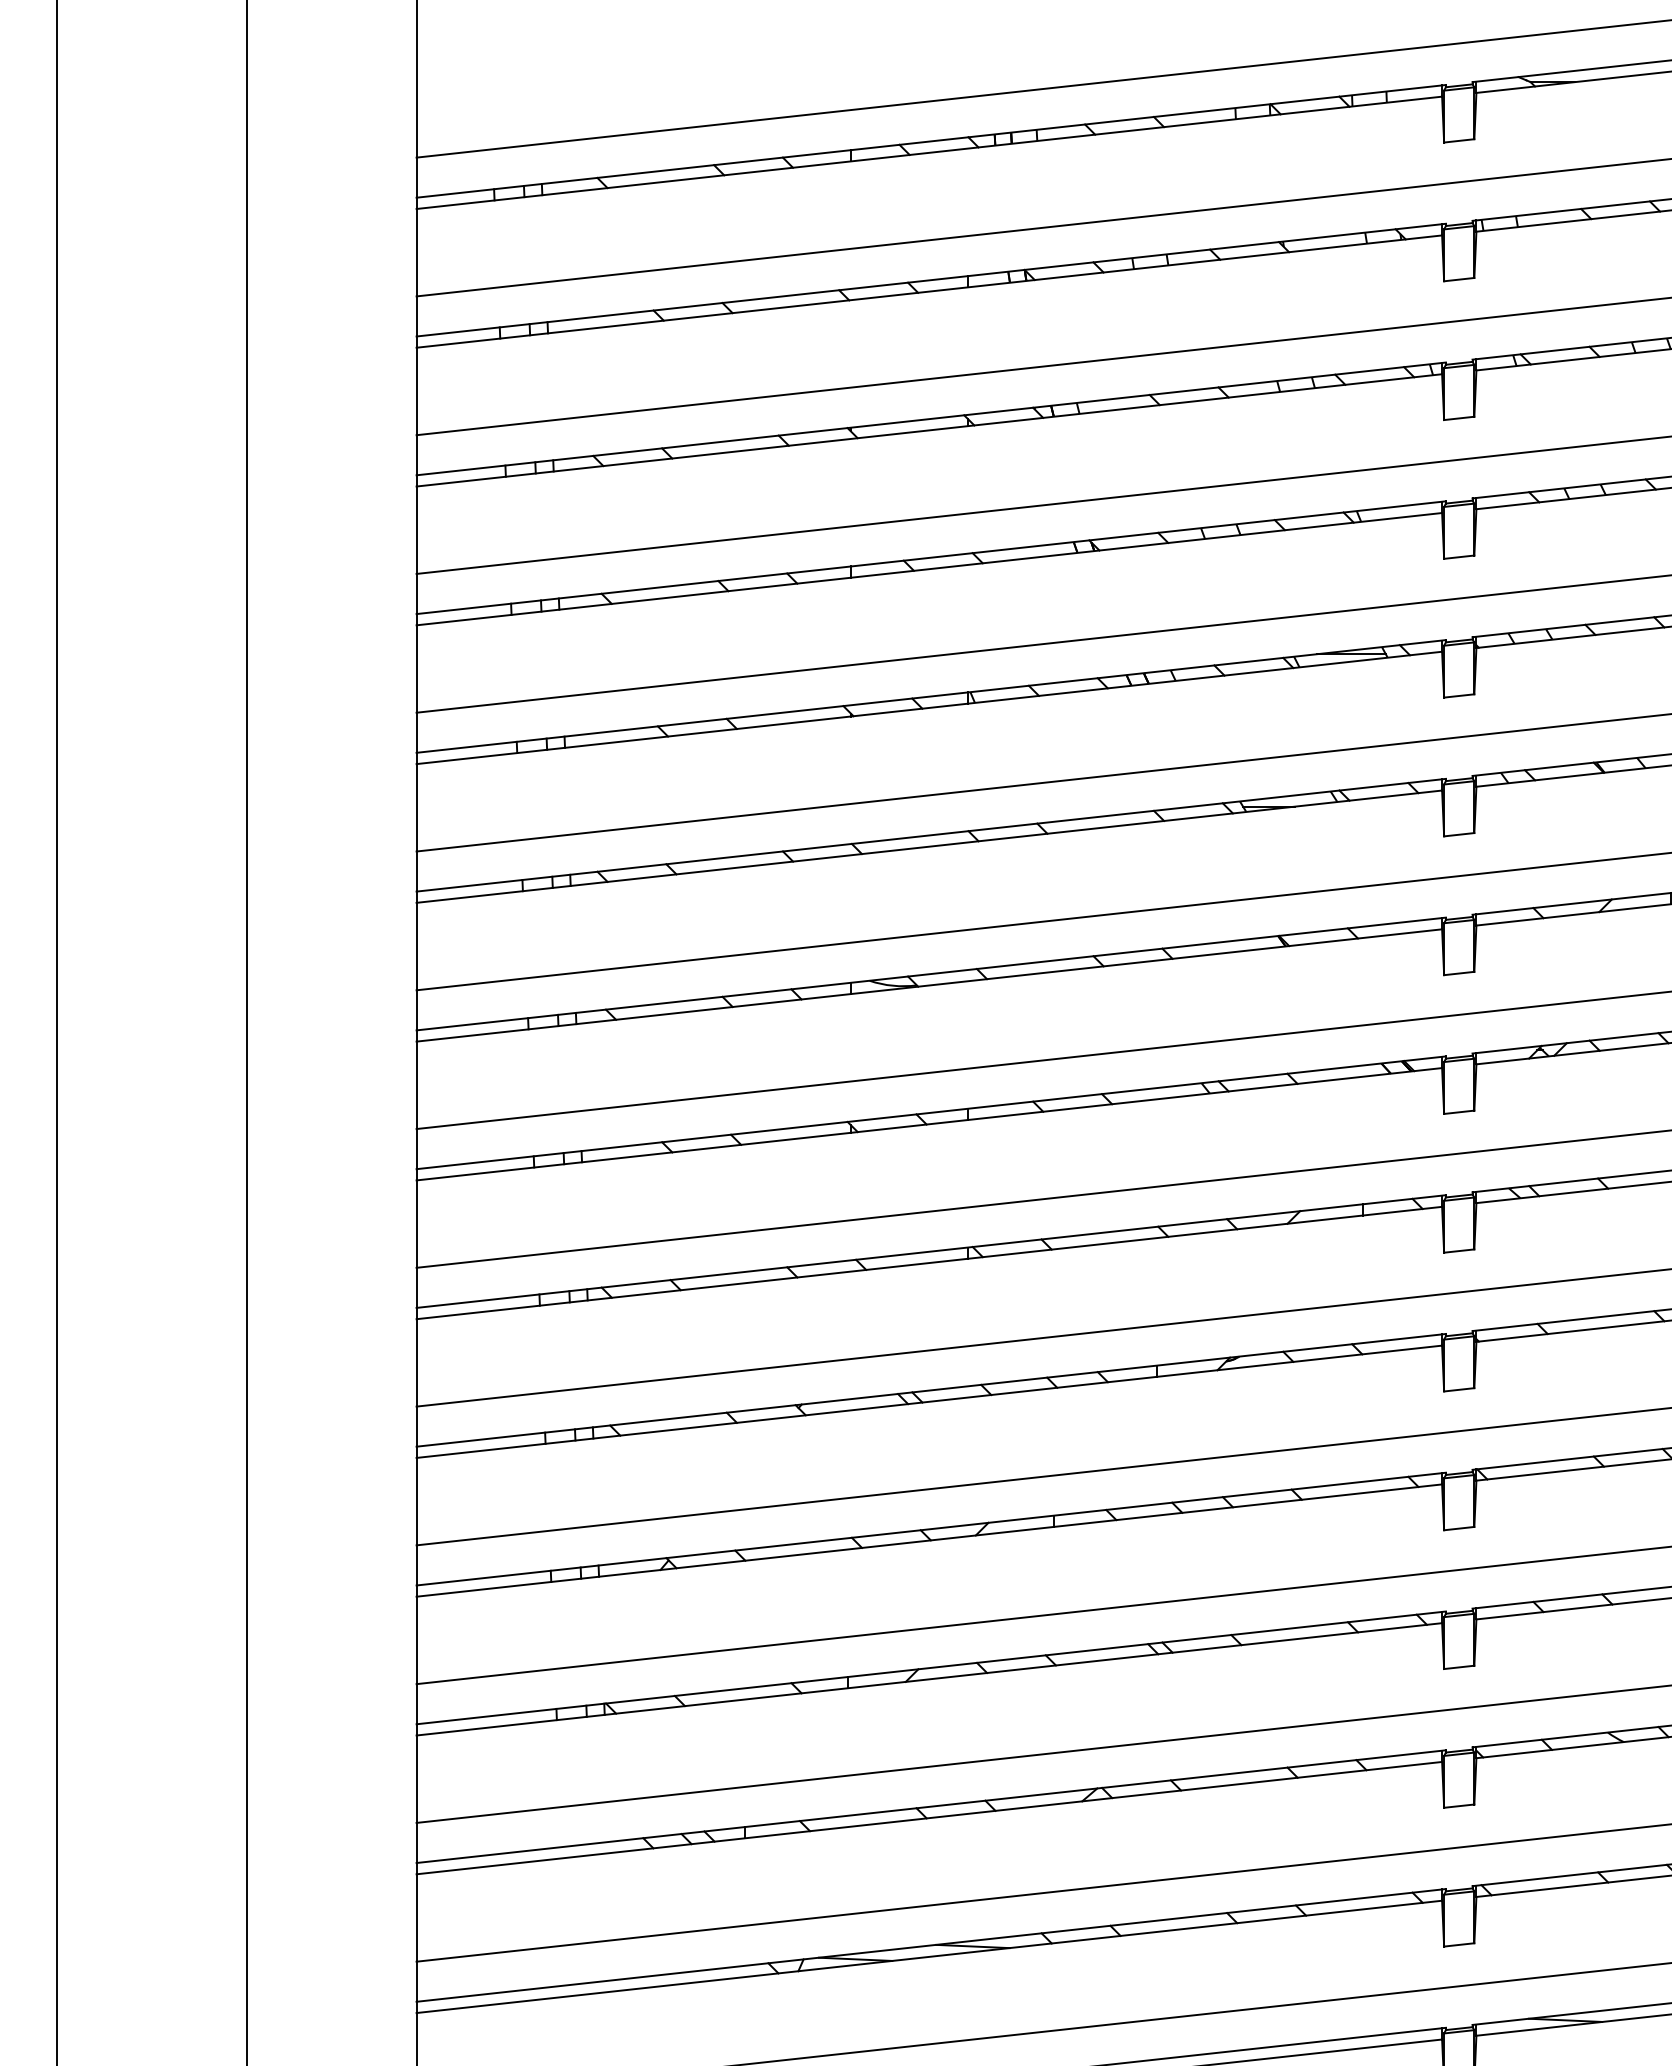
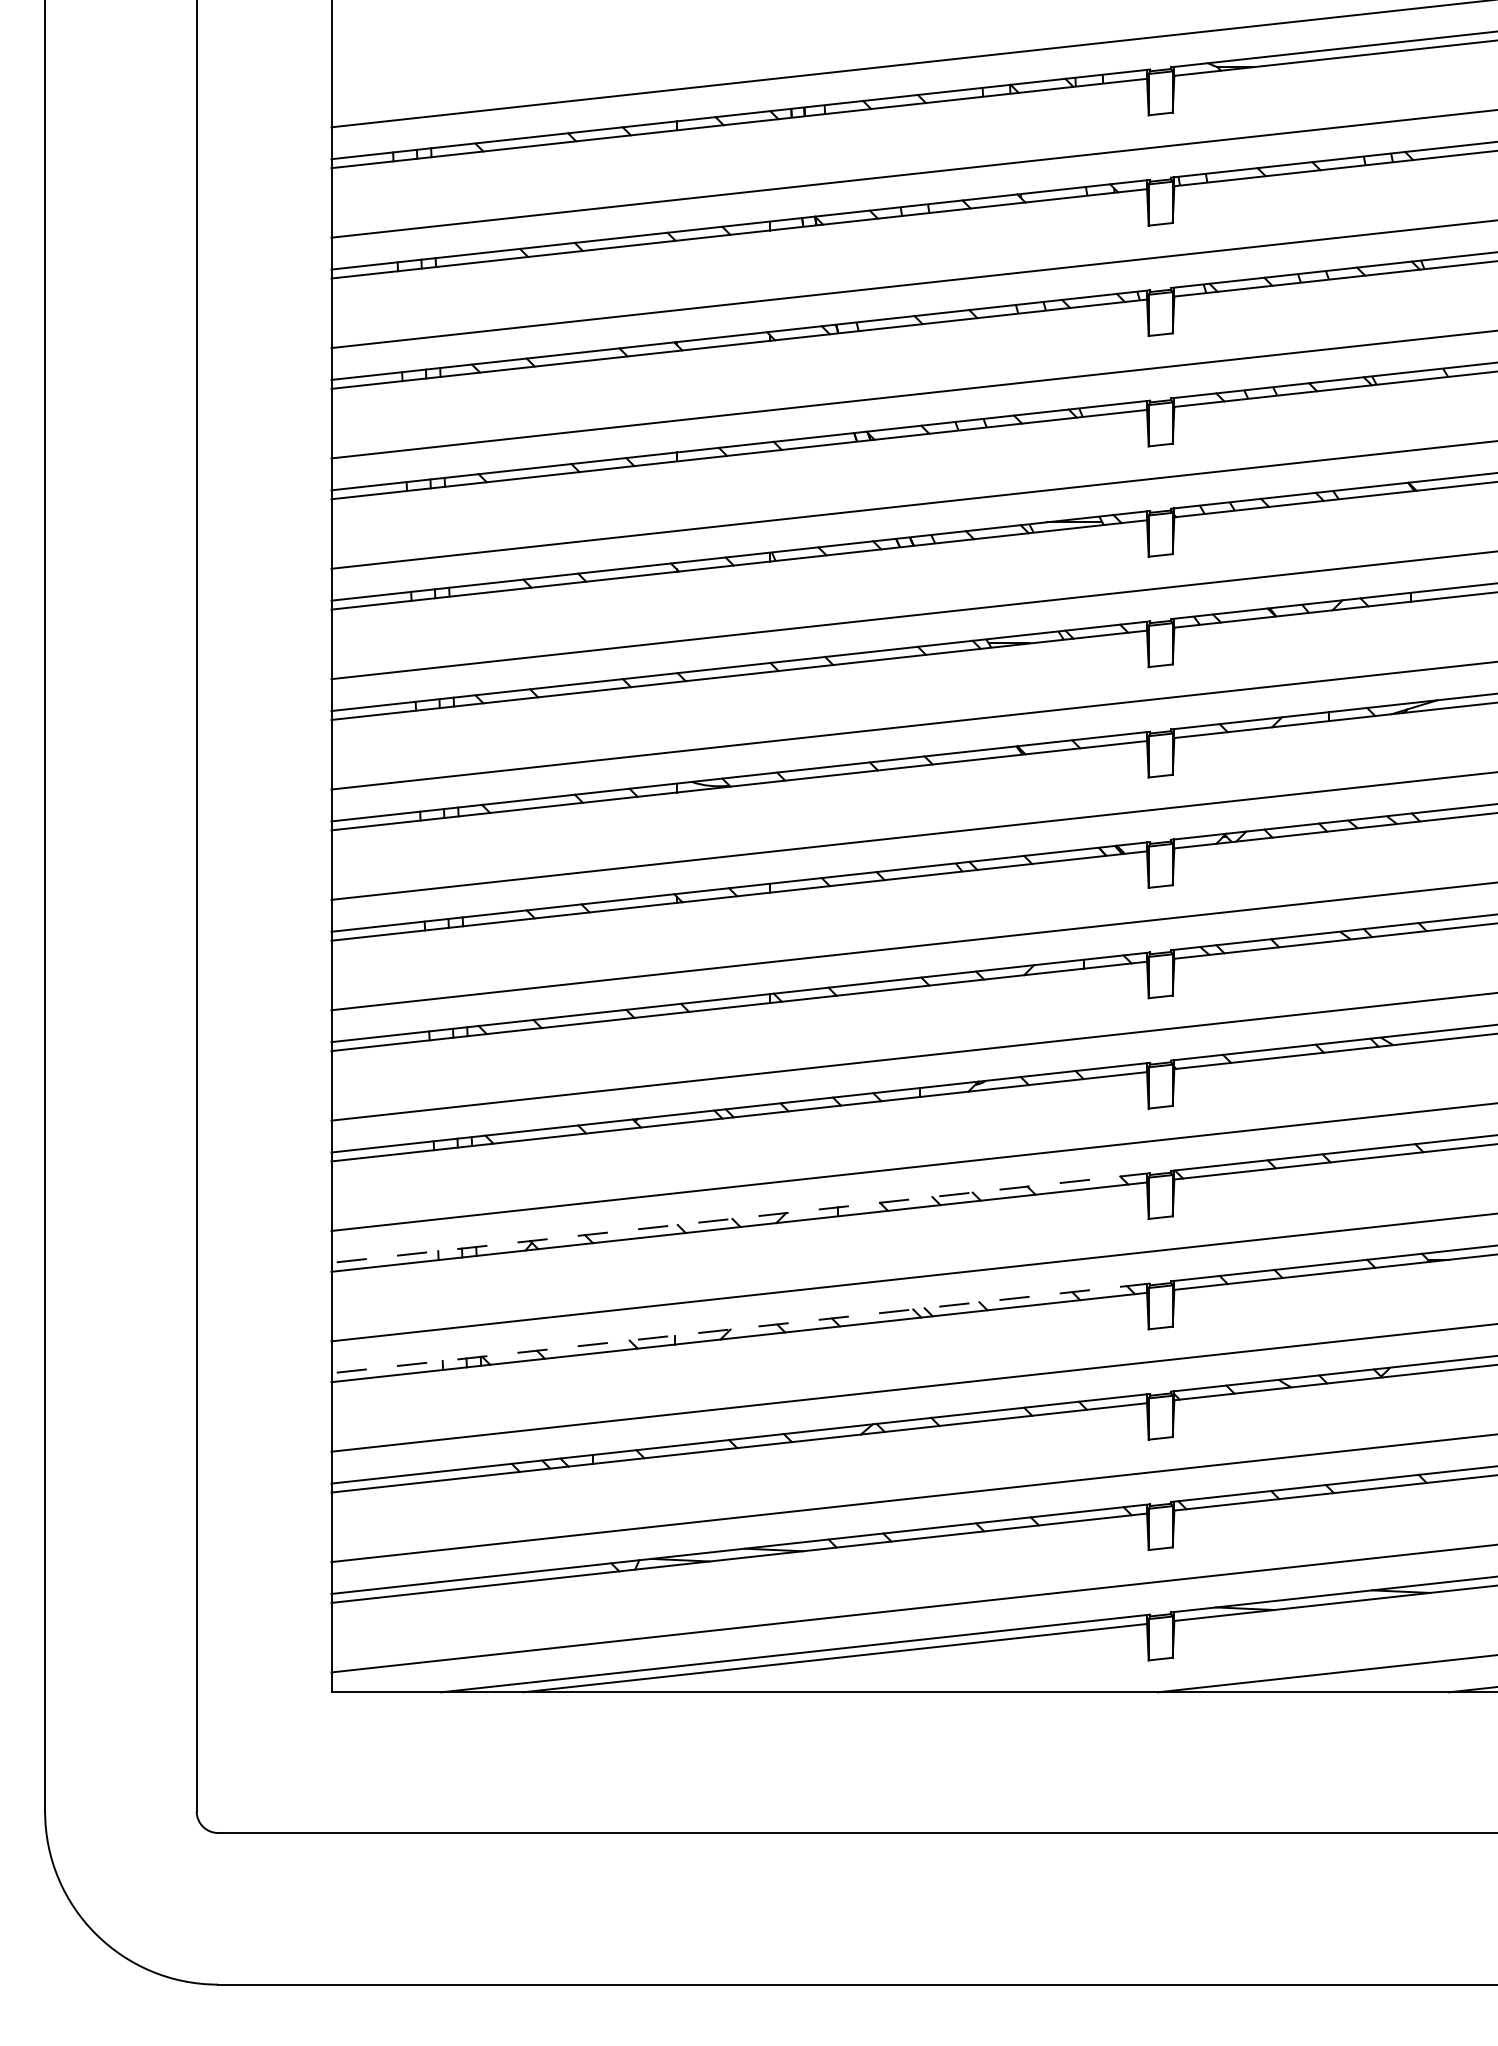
line: (930, 1529) -> (740, 1218), solid -> dashed
line: (930, 1667) -> (740, 1328), solid -> dashed

